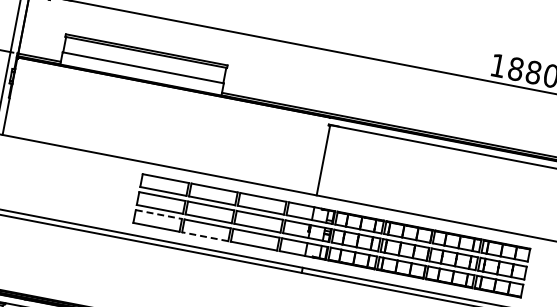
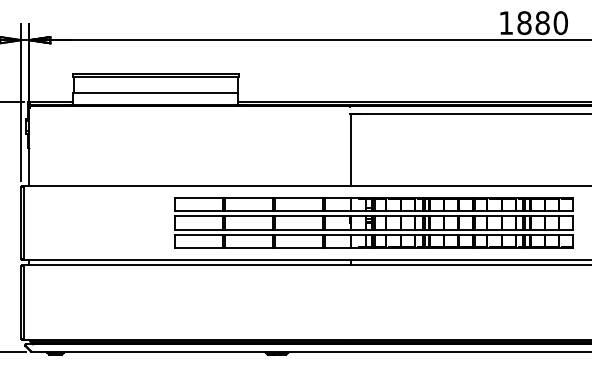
line: (159, 214) -> (199, 234), dashed -> solid
line: (205, 237) -> (249, 248), dashed -> solid

